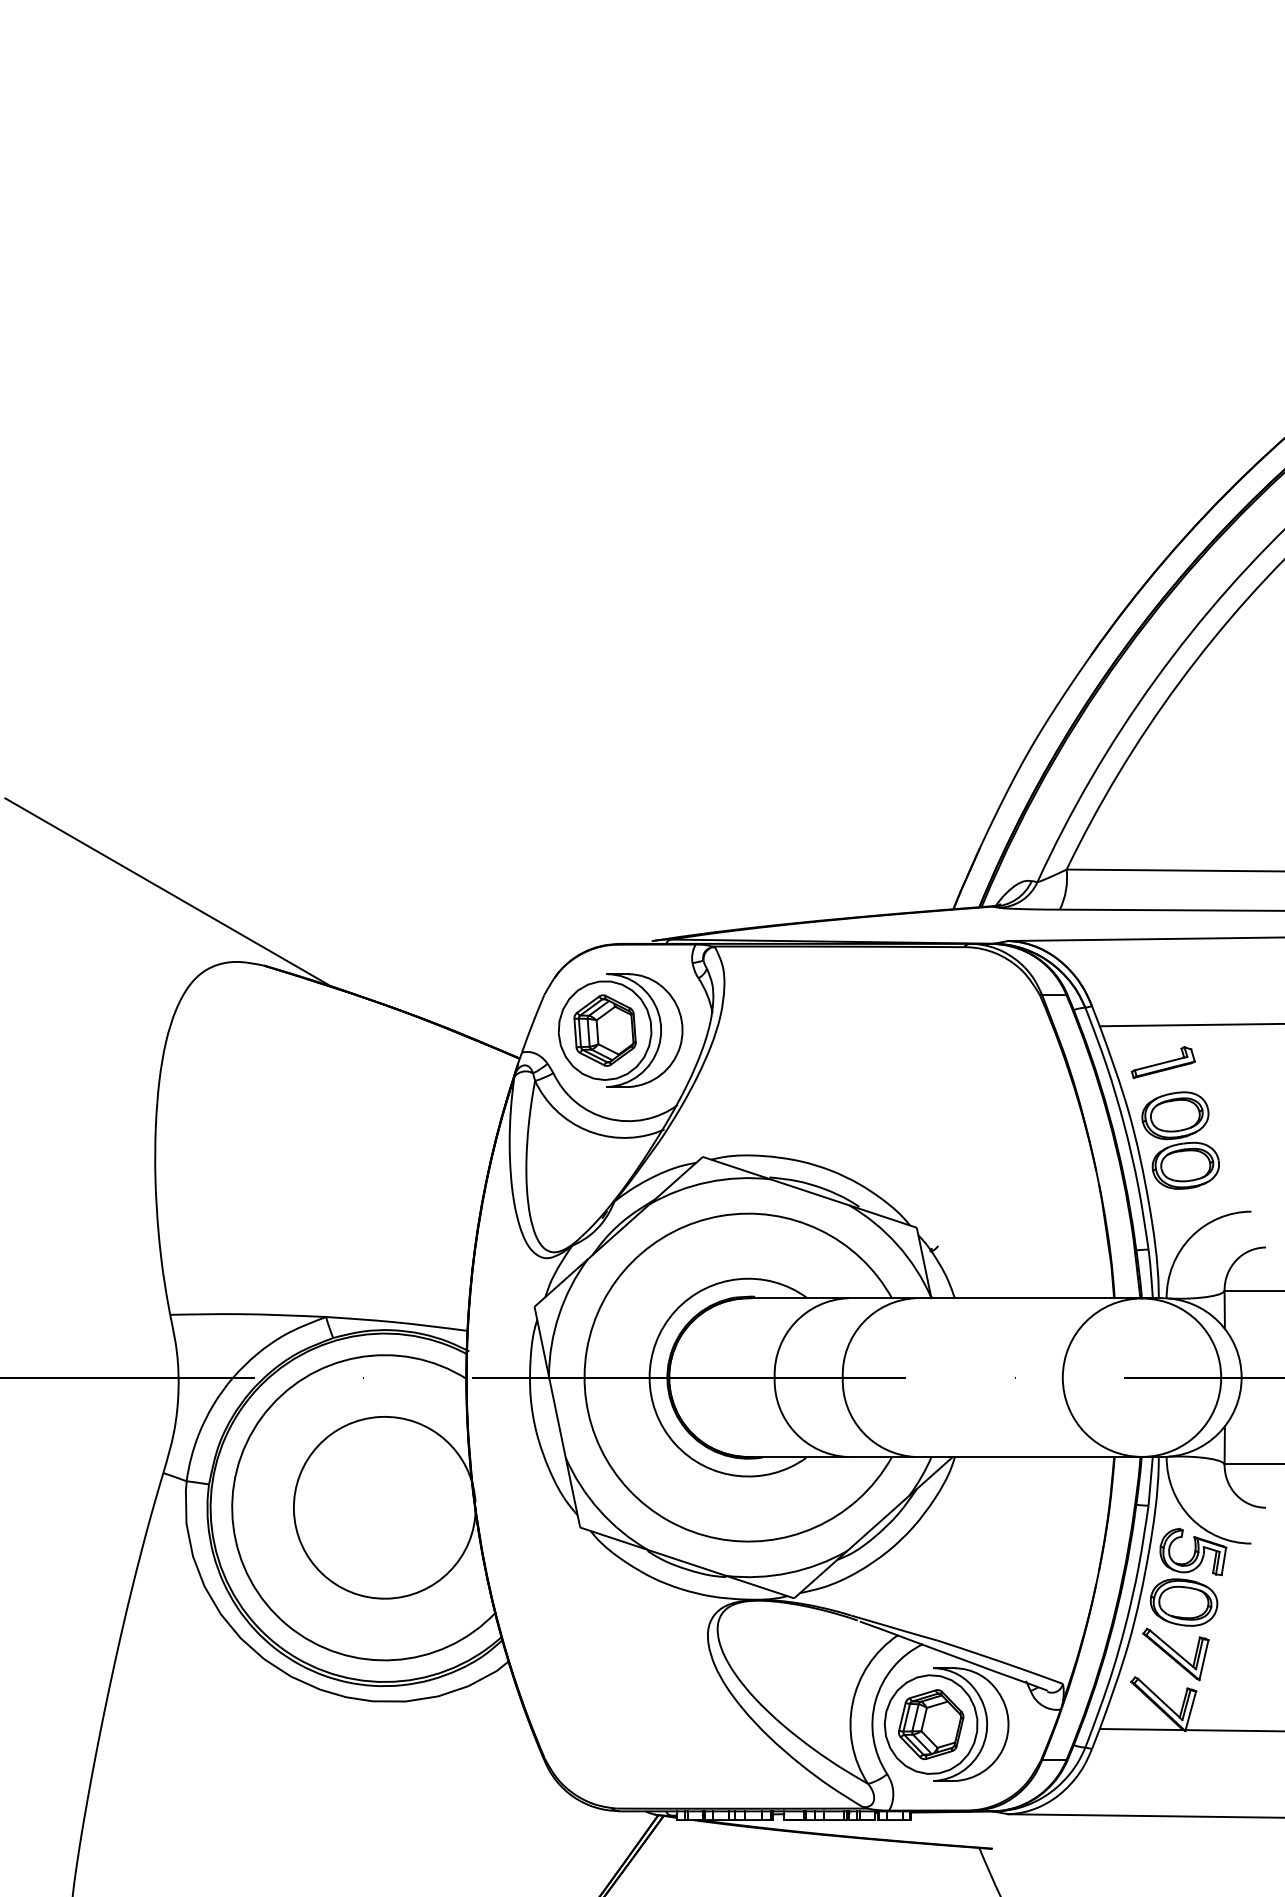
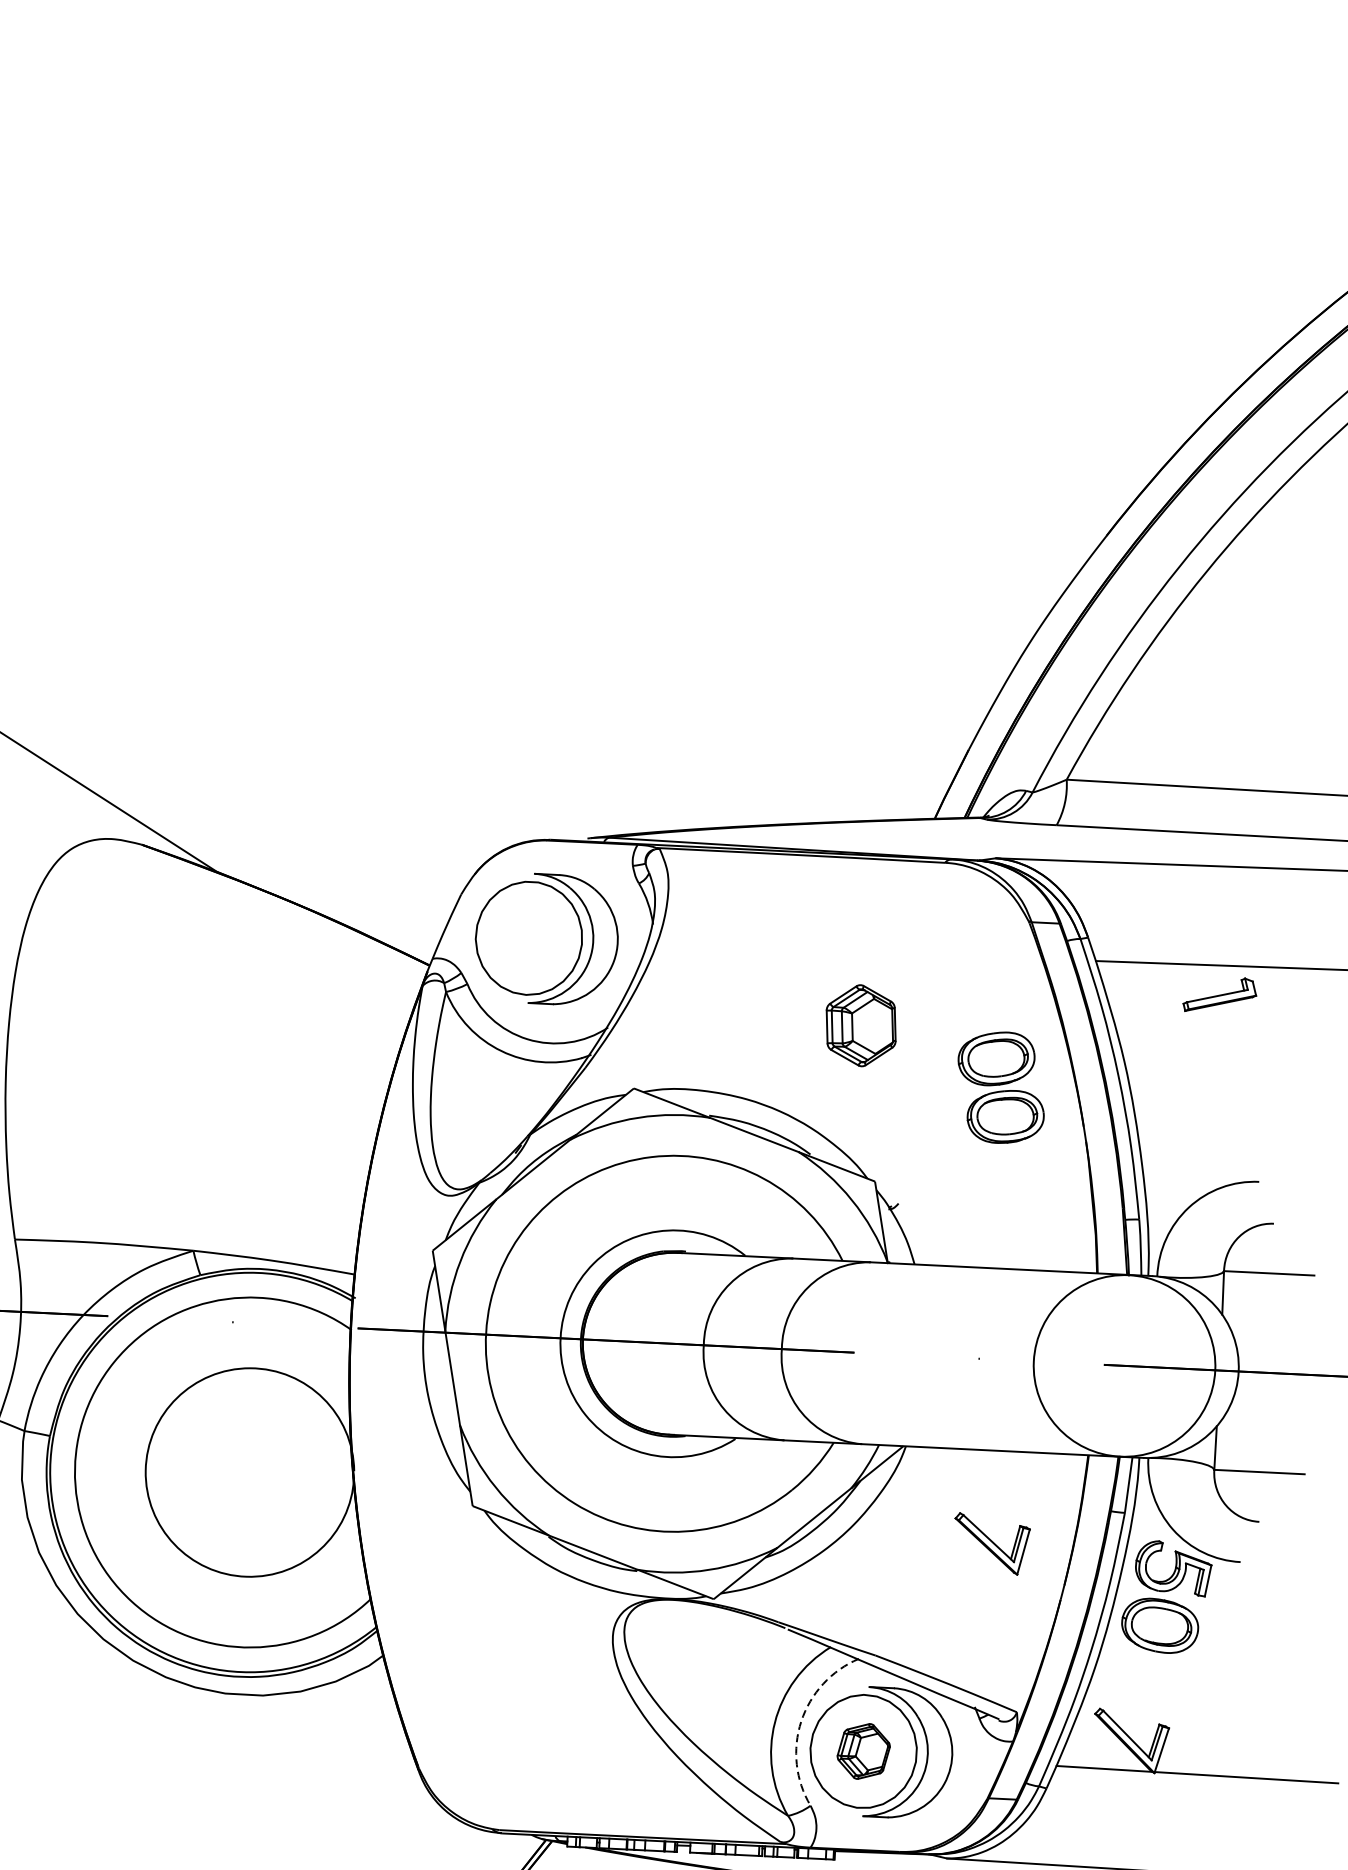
part: (604, 1030) -> (860, 1025), moved
part: (1162, 1062) -> (1219, 994), moved
part: (1180, 1140) -> (1000, 1087), moved
part: (1175, 1654) -> (991, 1544), moved
arc: (875, 1700) -> (801, 1720), solid -> dashed
part: (931, 1724) -> (864, 1751), size x0.7

